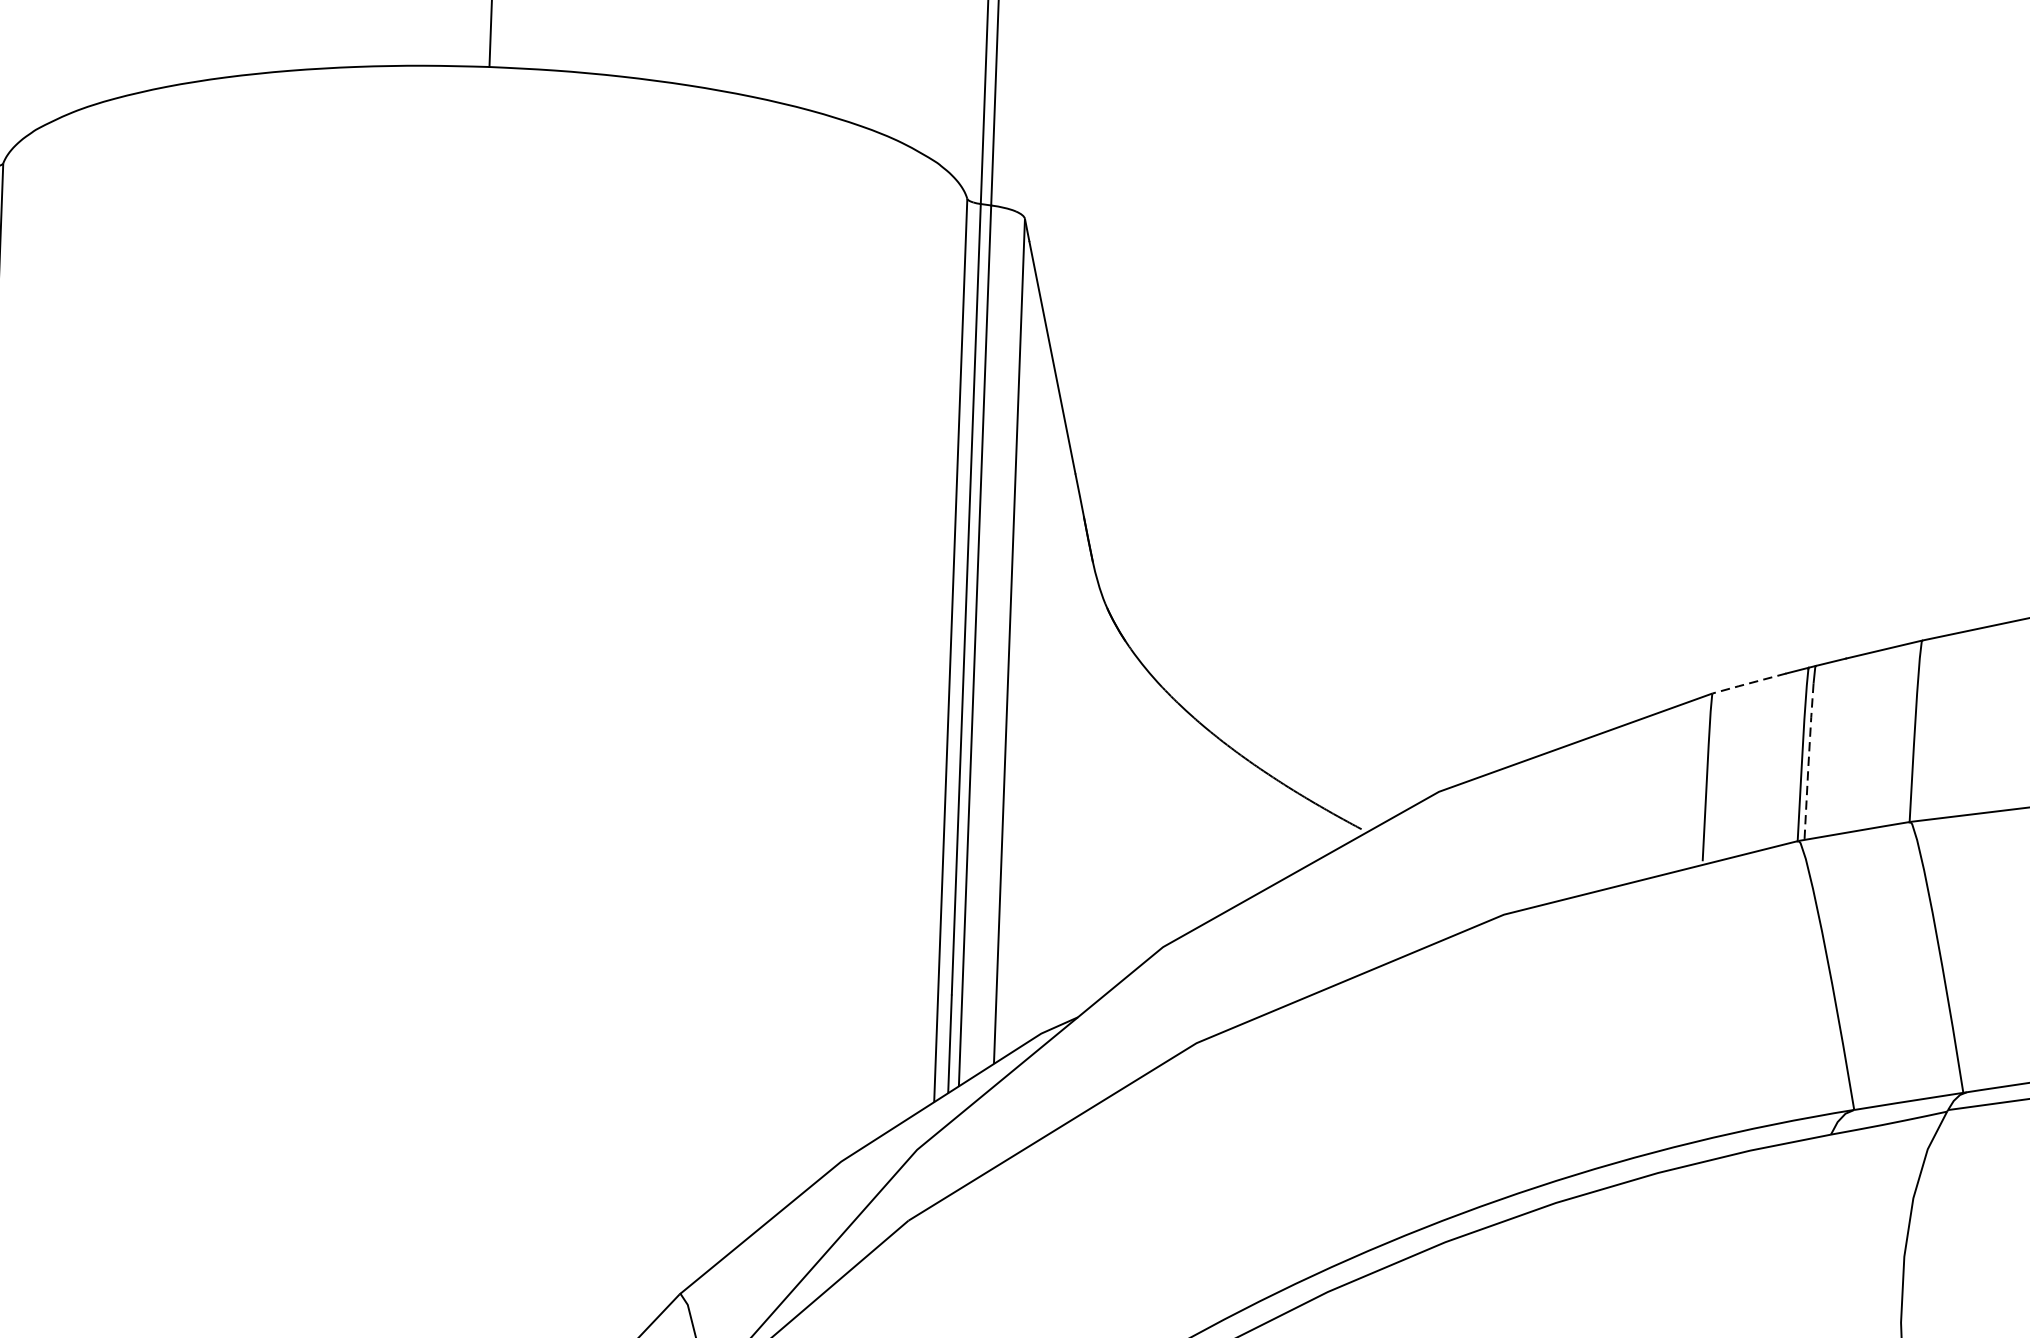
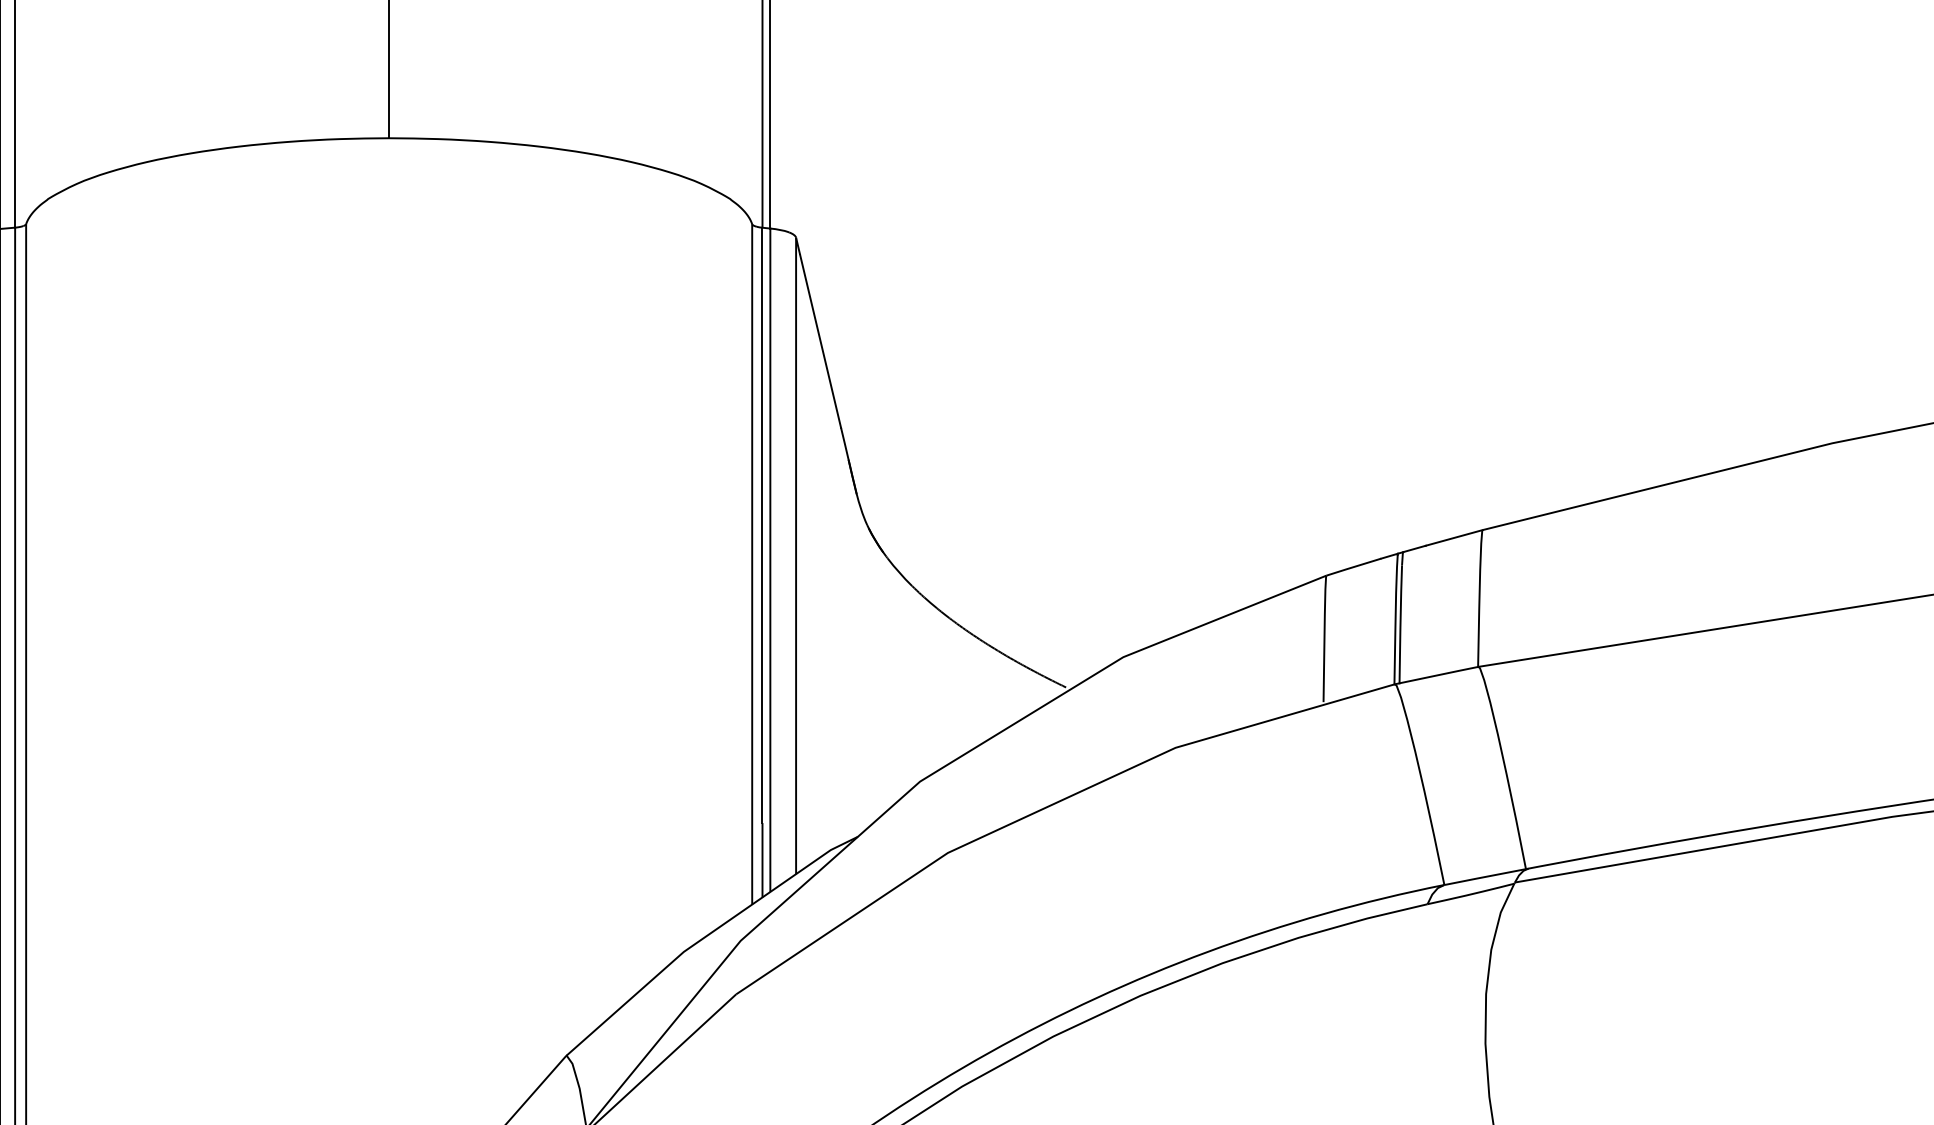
line: (1747, 683) -> (1352, 567), dashed -> solid
line: (1808, 761) -> (1400, 624), dashed -> solid

